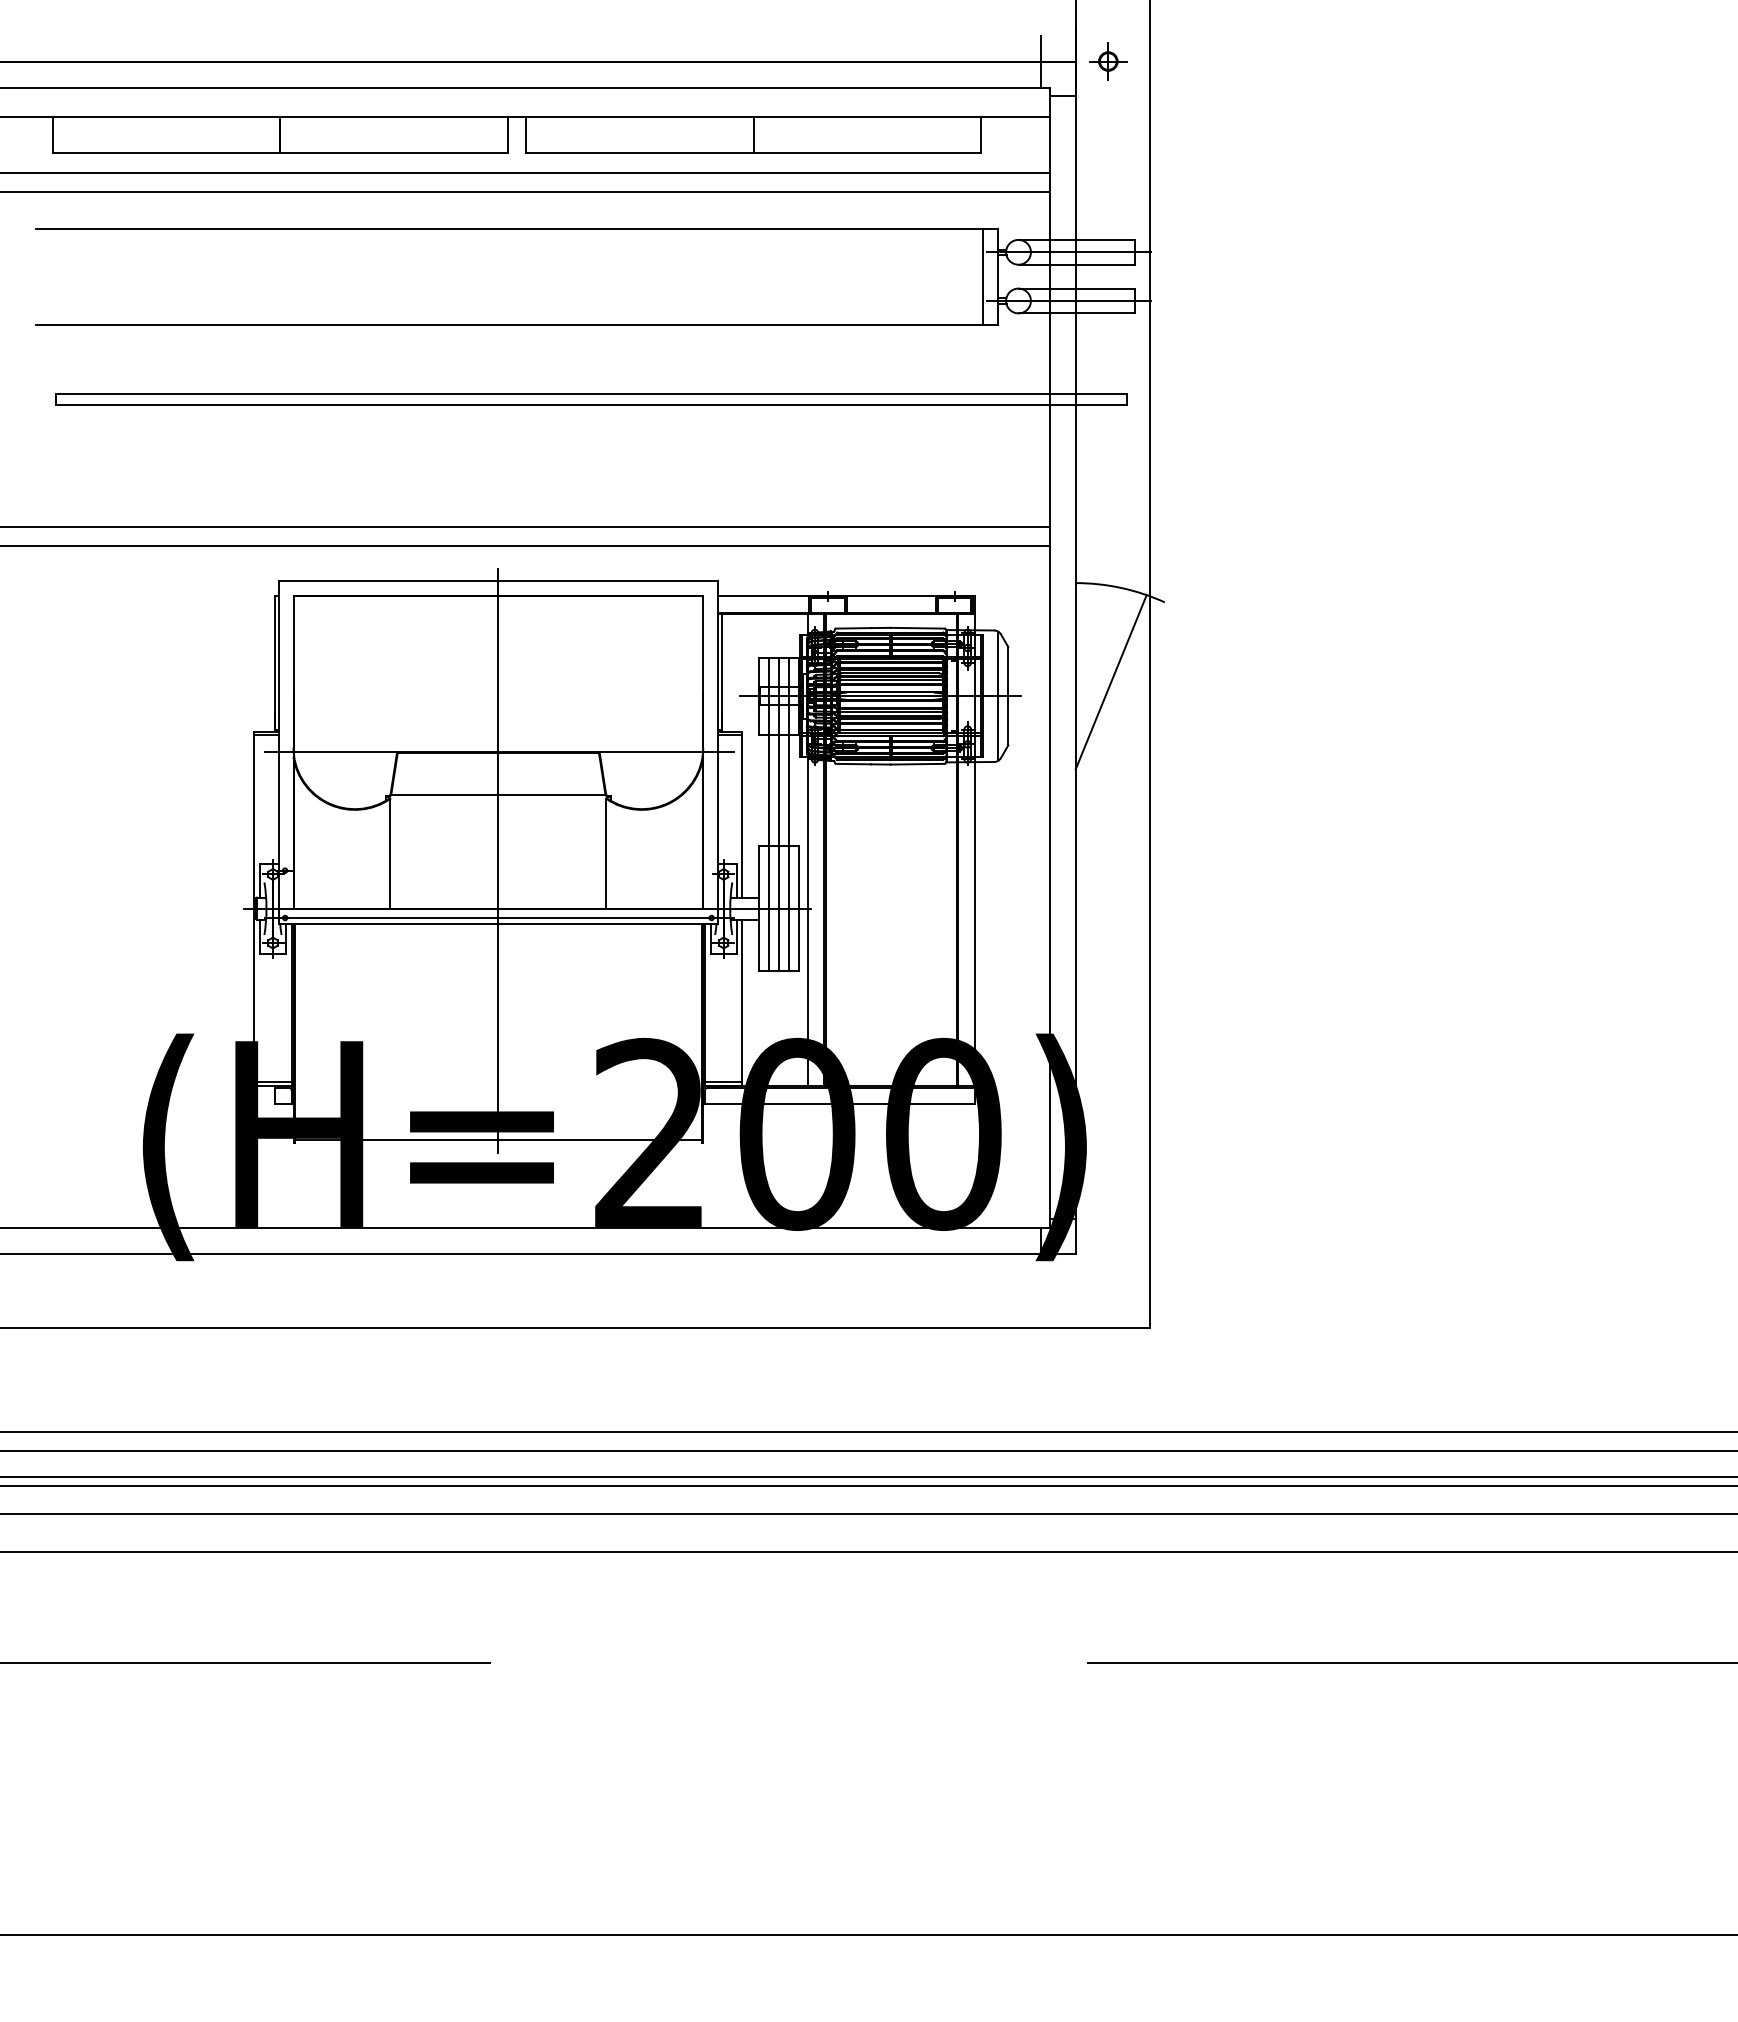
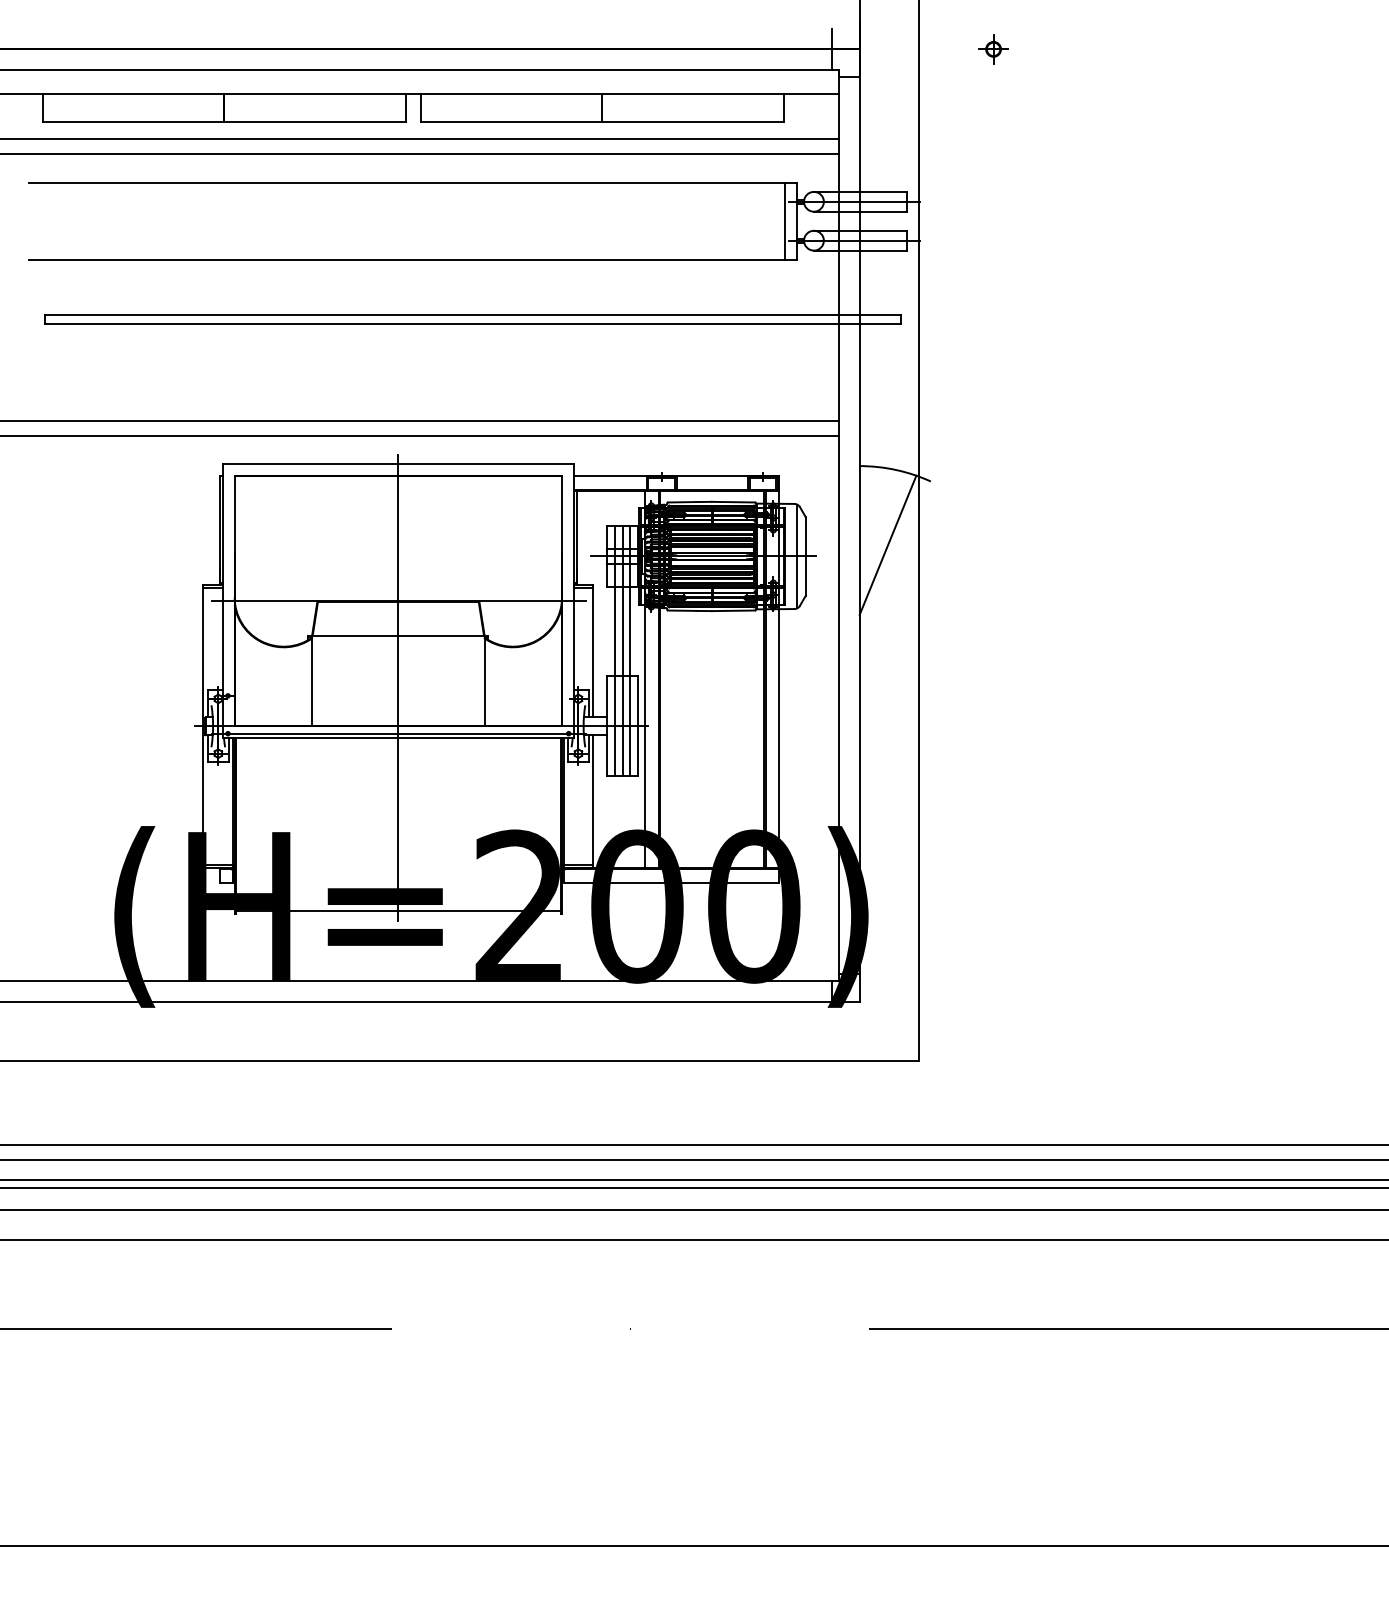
part: (1108, 61) -> (993, 49), moved

